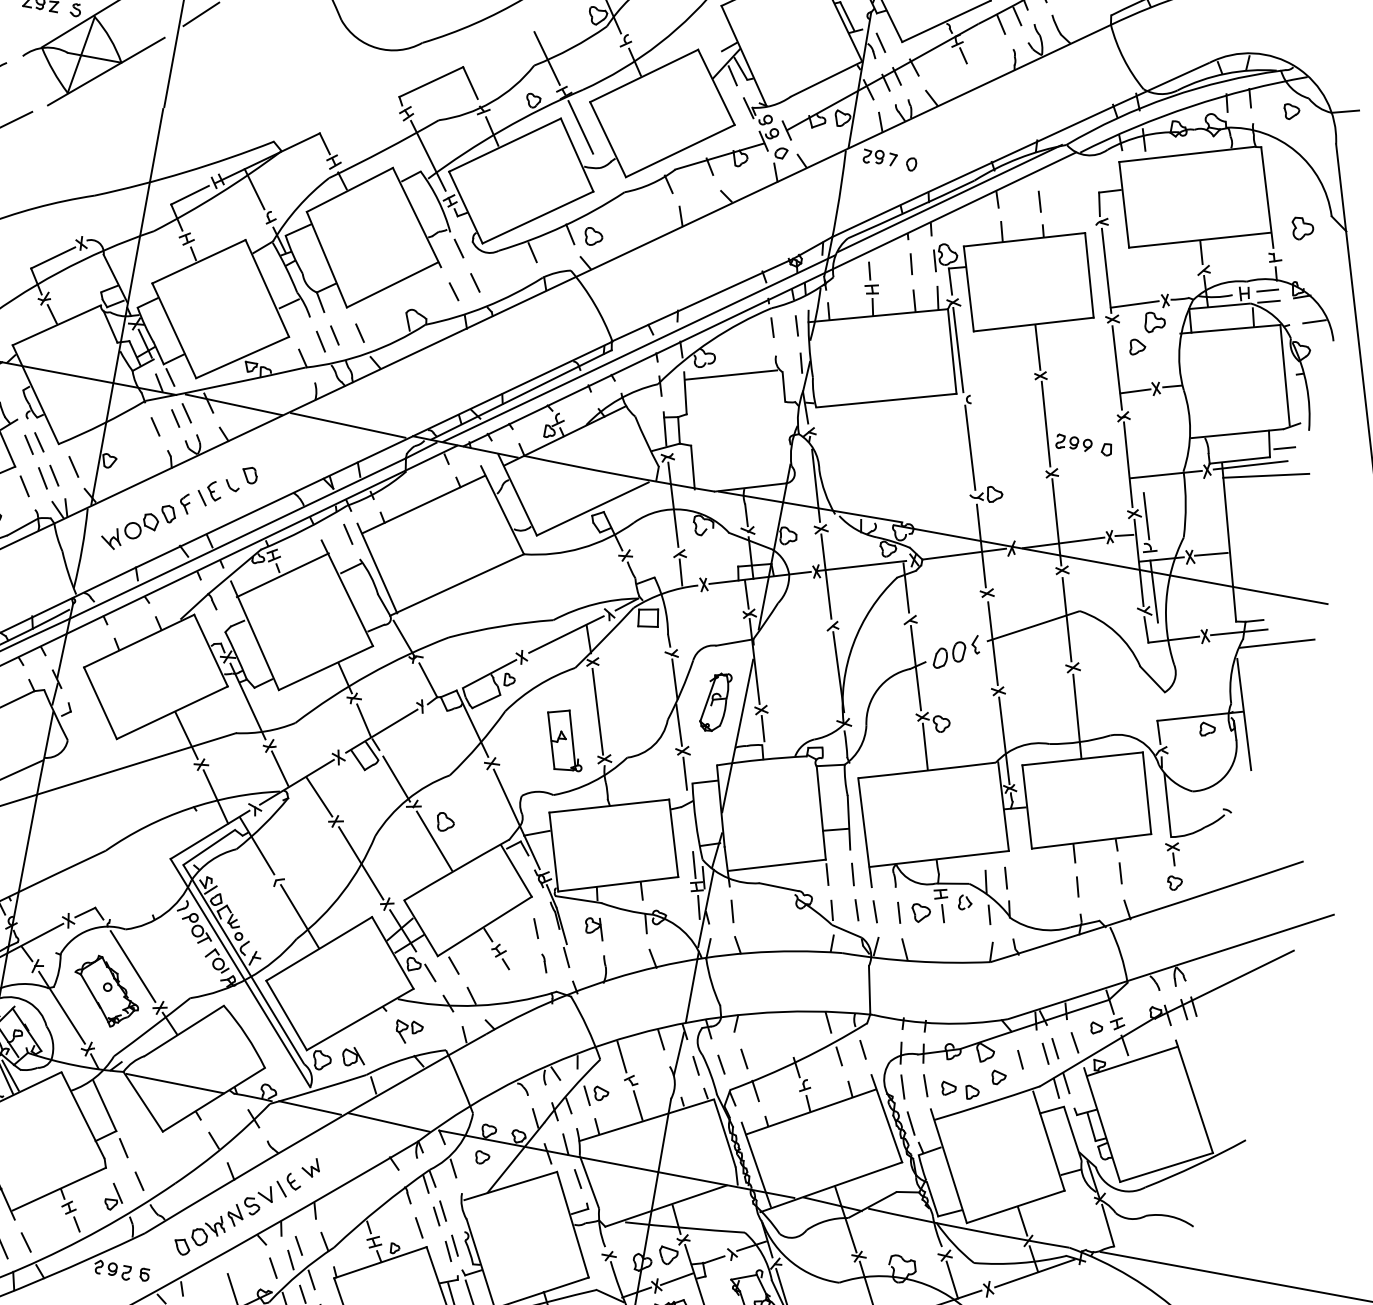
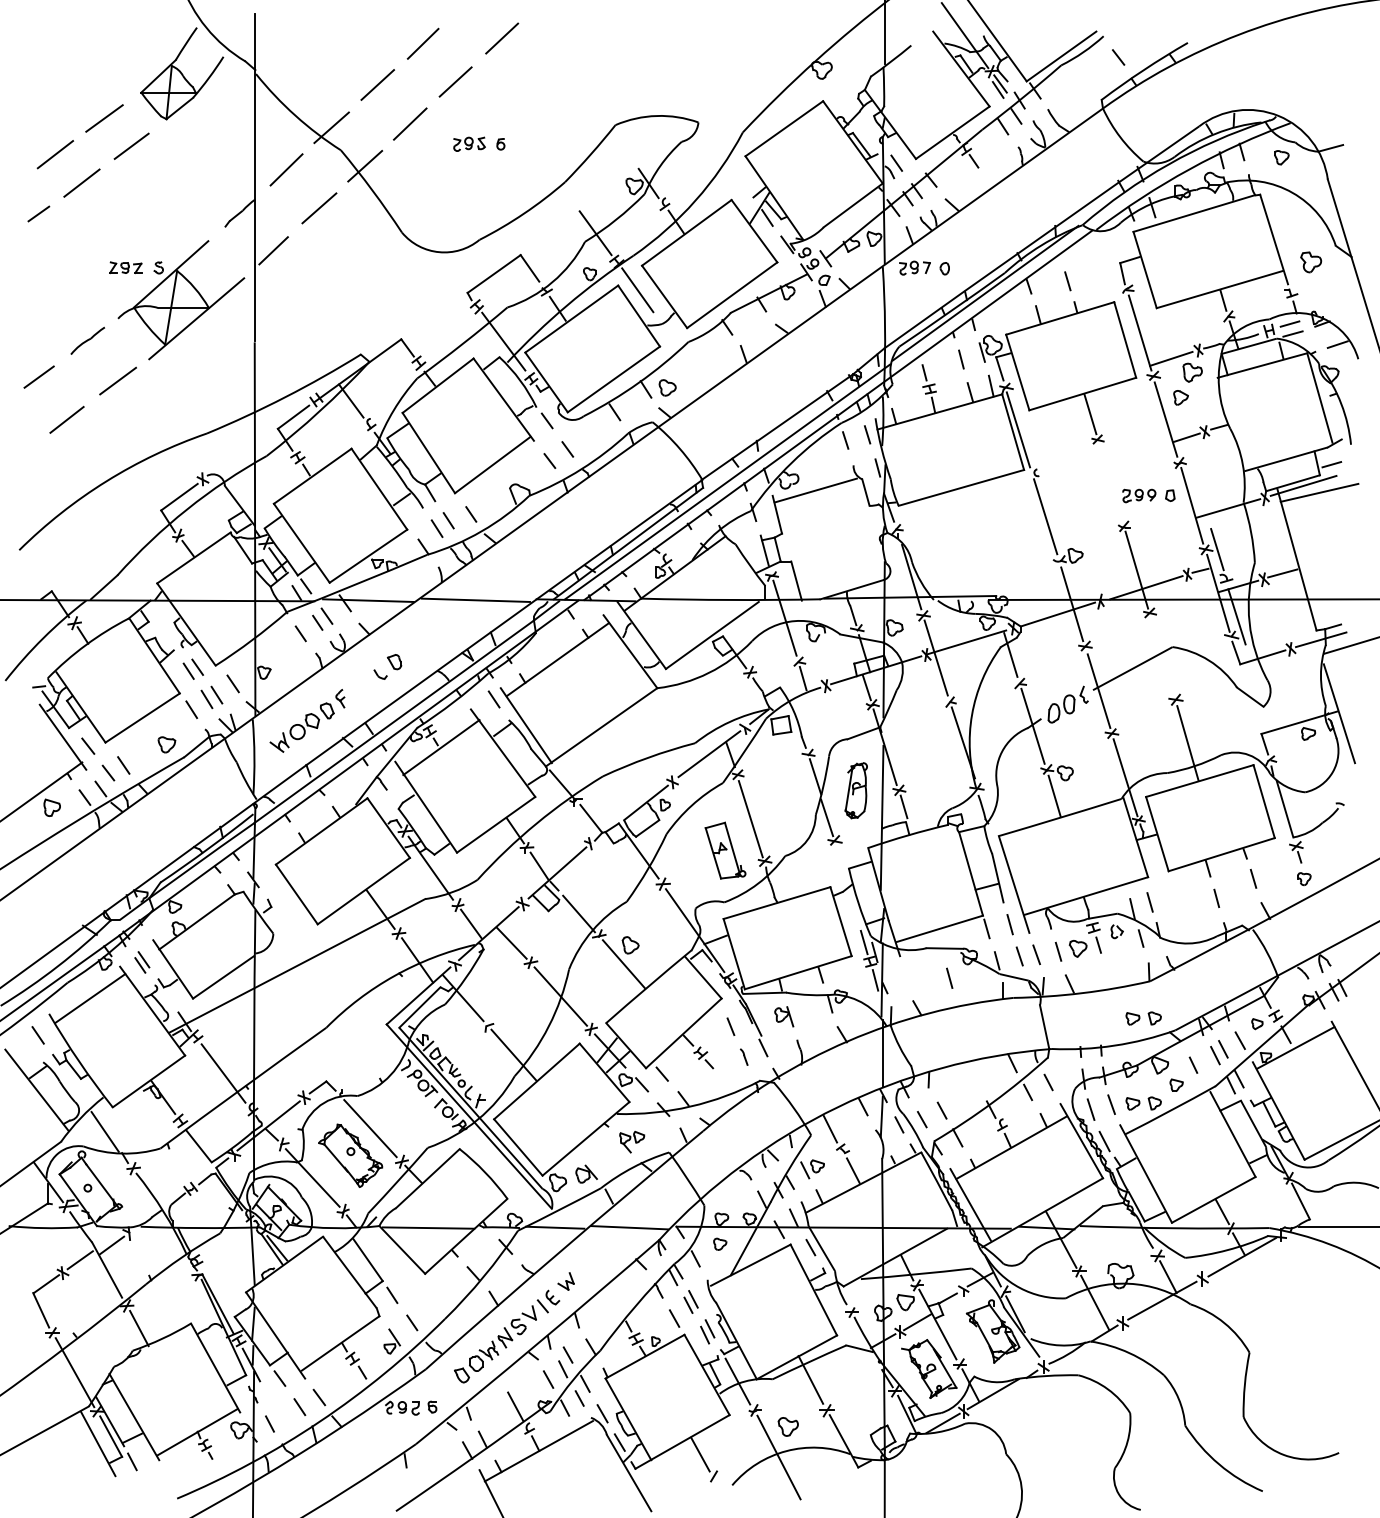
line: (1045, 424) -> (1110, 482), removed
part: (208, 493) -> (360, 685), removed
line: (1067, 619) -> (1162, 656), removed
line: (685, 773) -> (840, 860), removed
line: (732, 910) -> (949, 977), moved
part: (976, 1000) -> (1143, 1018), added

